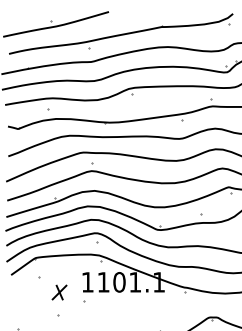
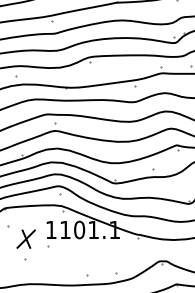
part: (59, 292) -> (26, 239), size x1.43

